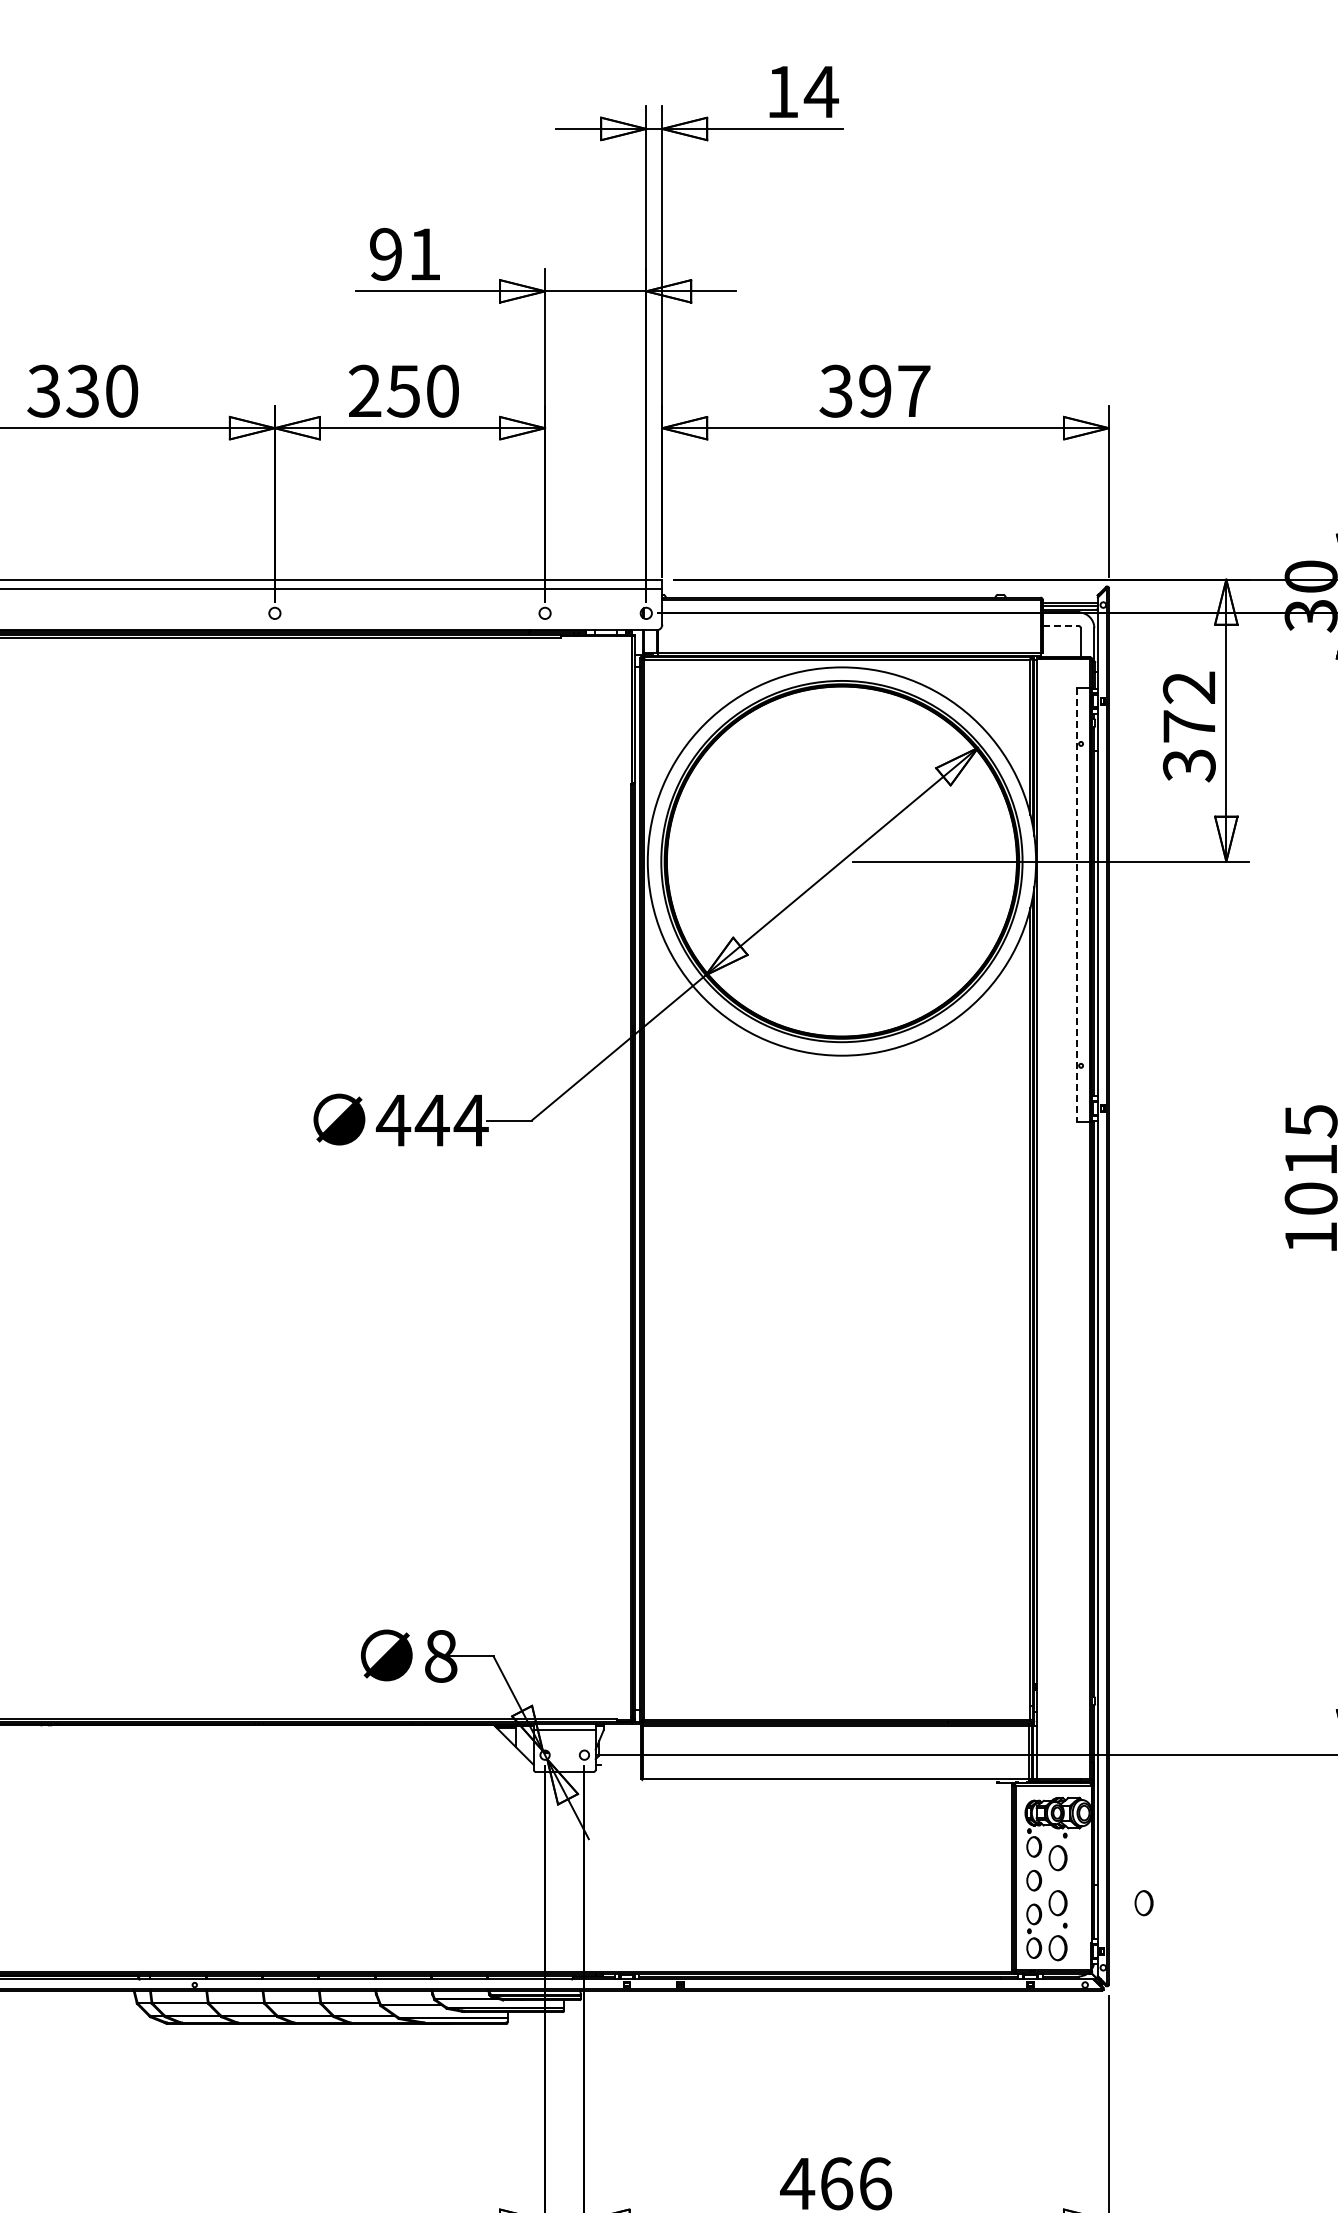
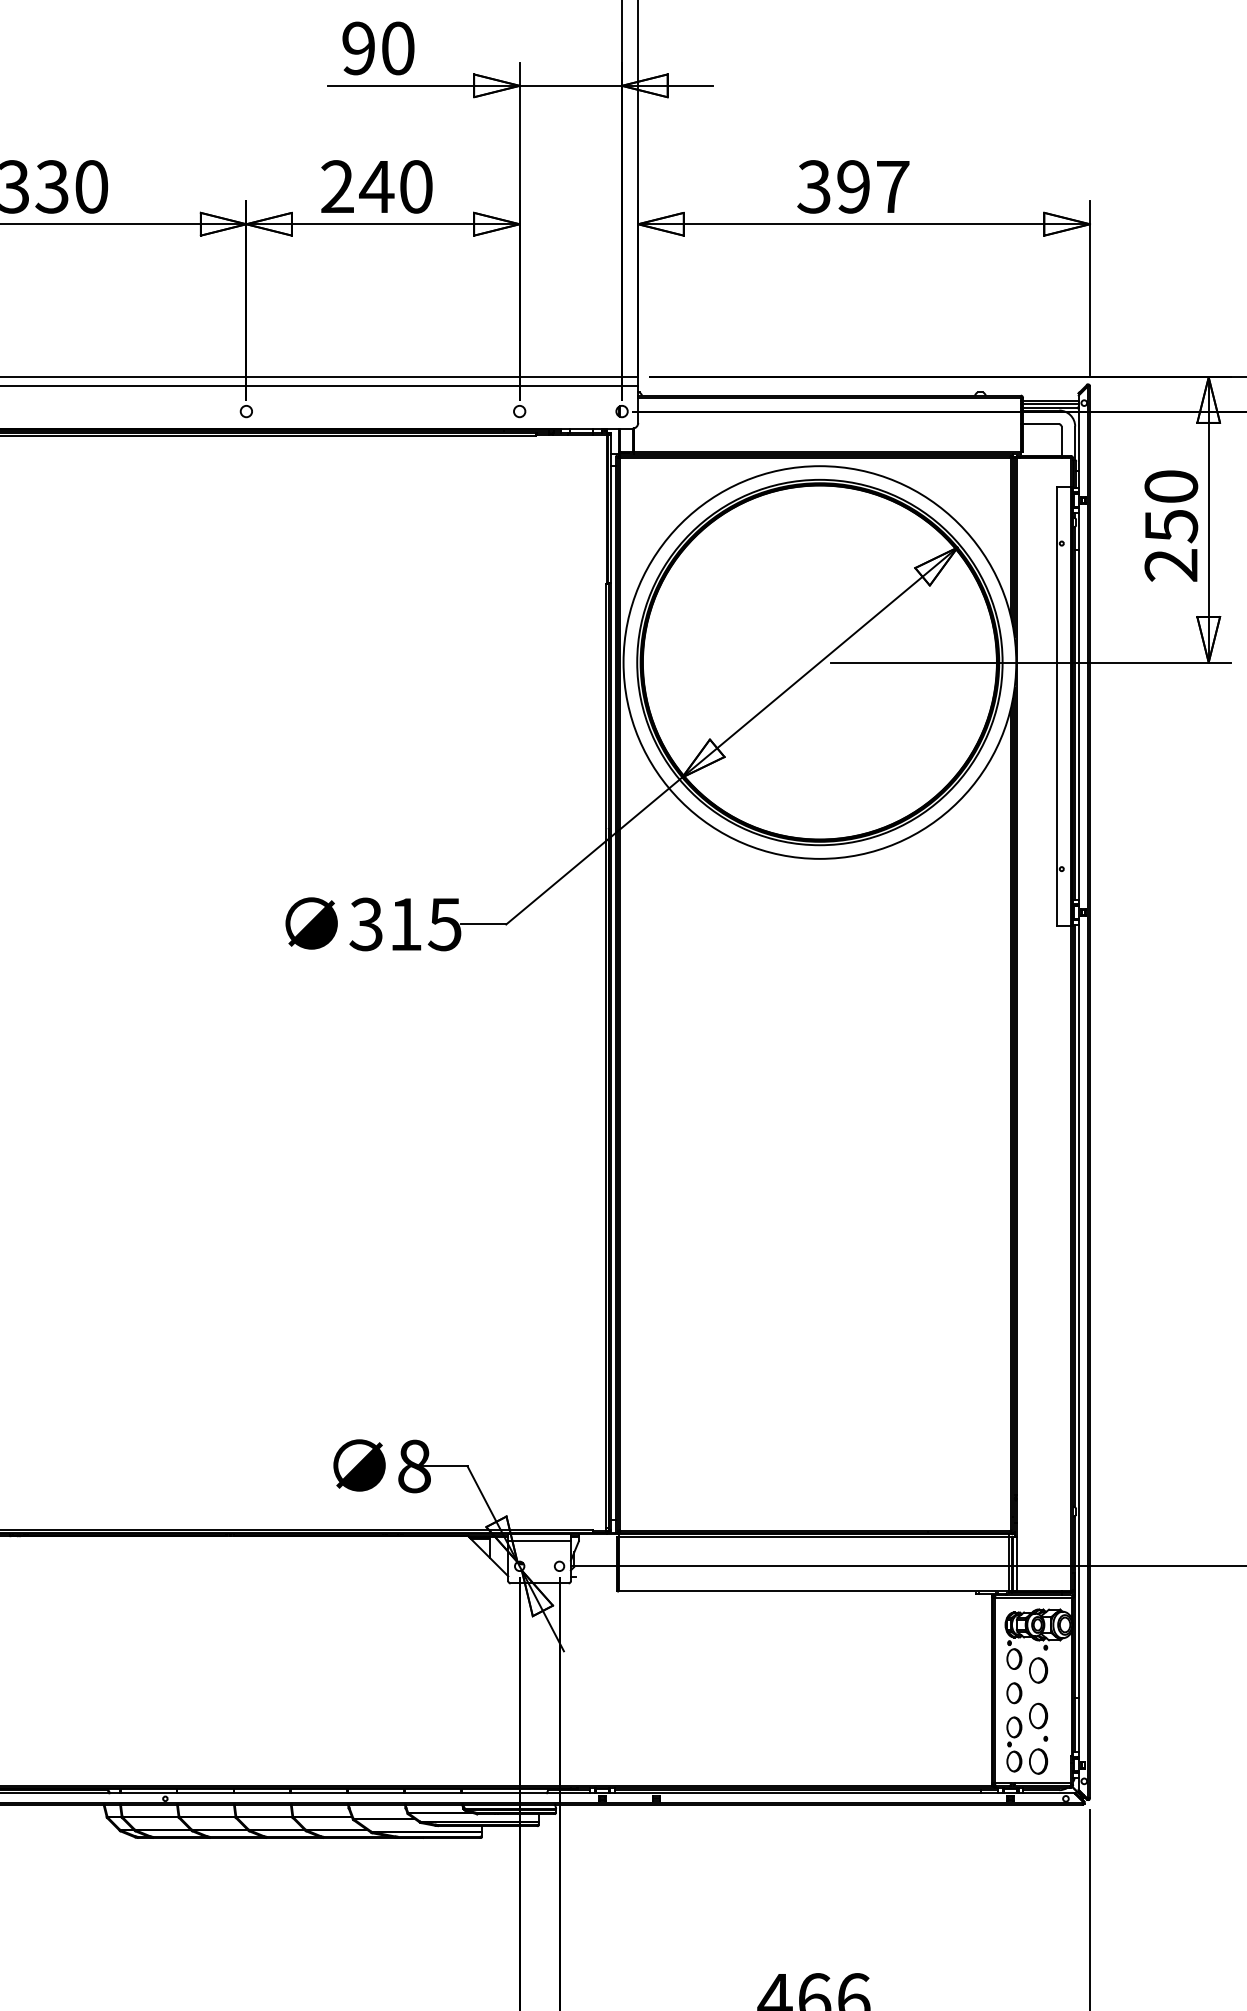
text: (425, 253) -> (398, 47), 91 -> 90
text: (403, 391) -> (376, 187), 250 -> 240
line: (1060, 625) -> (1040, 423), dashed -> solid
text: (1189, 726) -> (1171, 525), 372 -> 250
line: (1076, 905) -> (1057, 706), dashed -> solid
text: (431, 1120) -> (404, 924), 444 -> 315
part: (1143, 1903) -> (1124, 1716), removed

